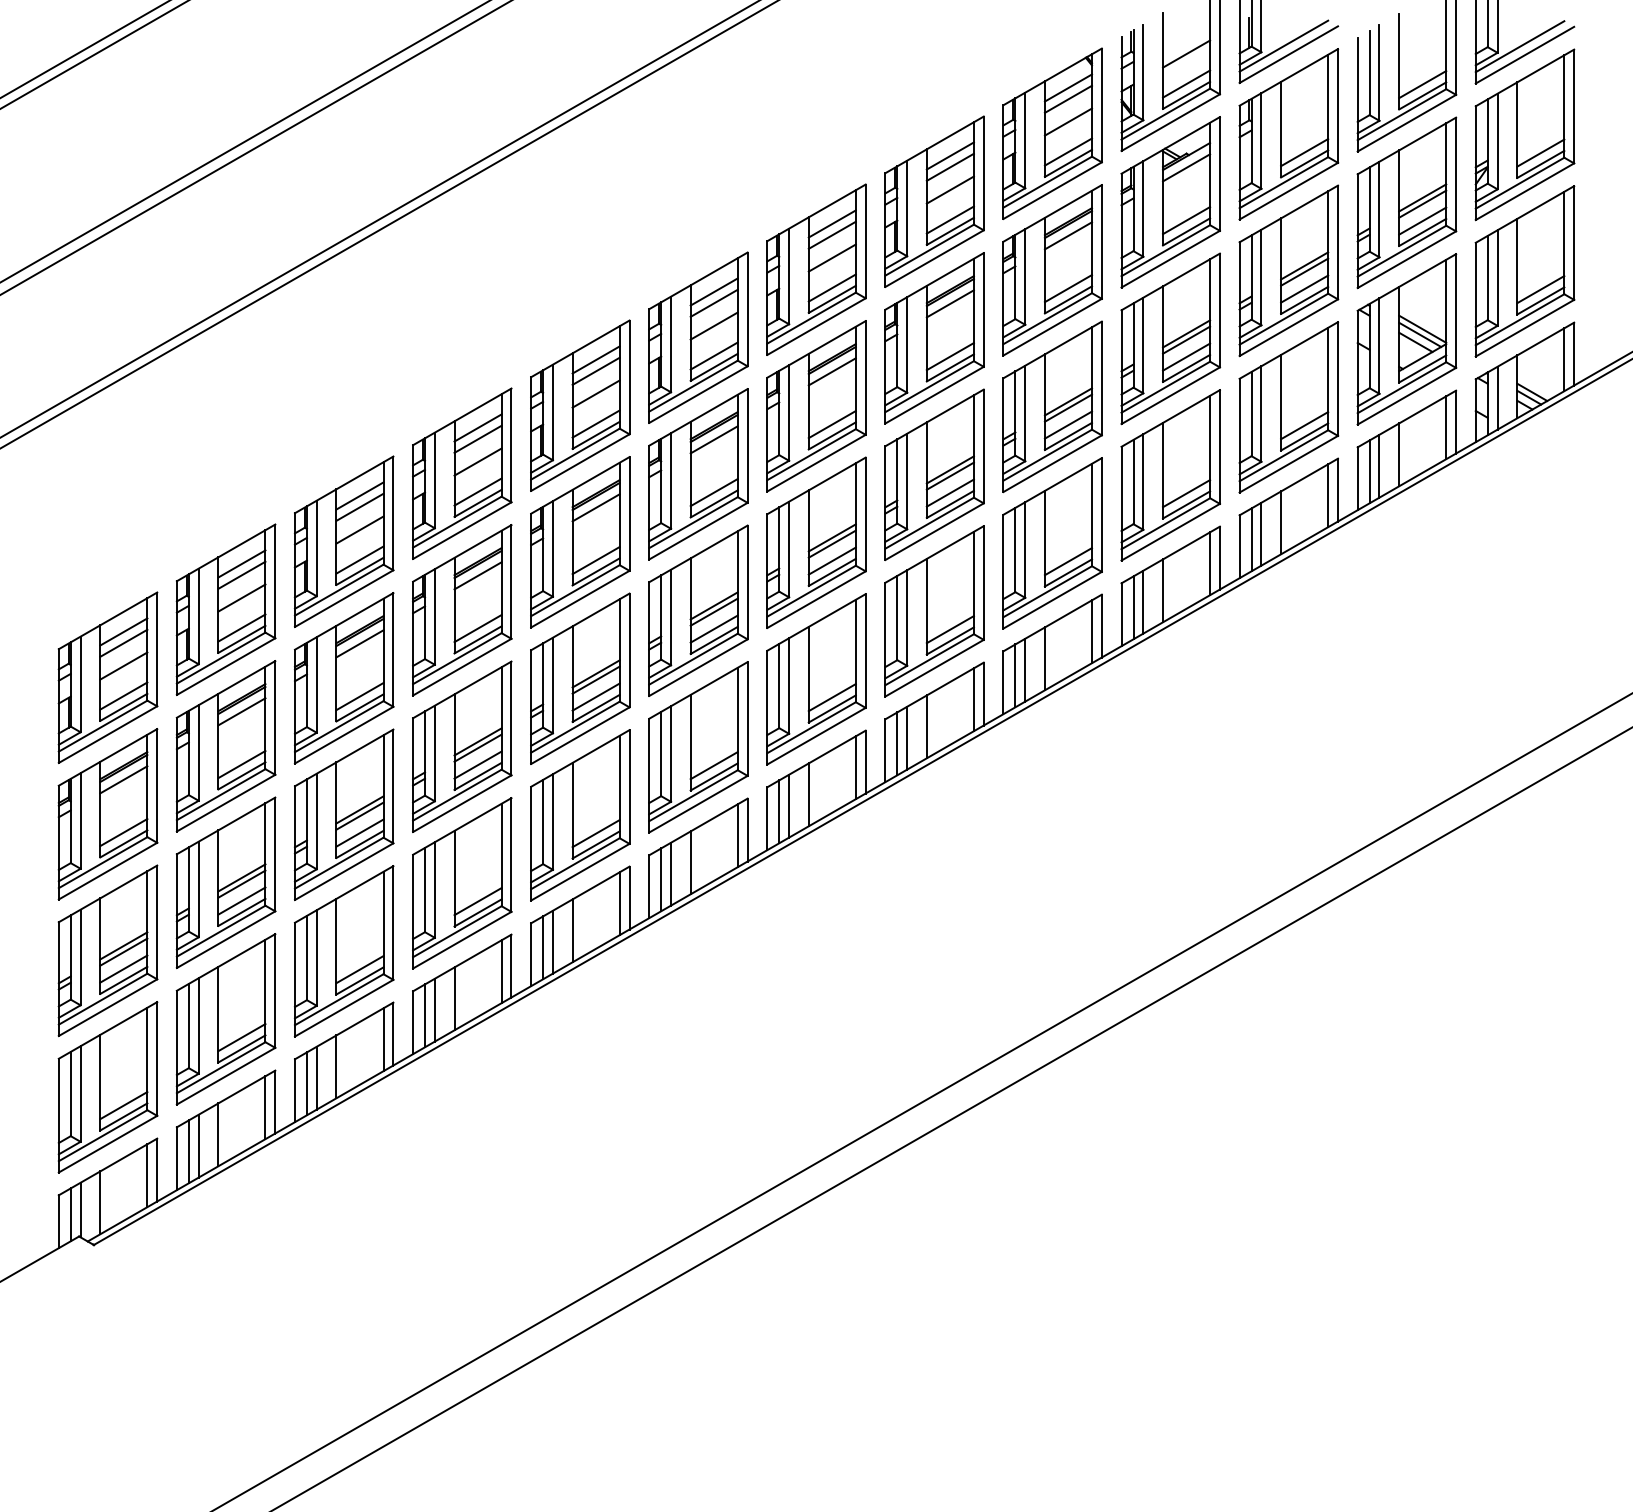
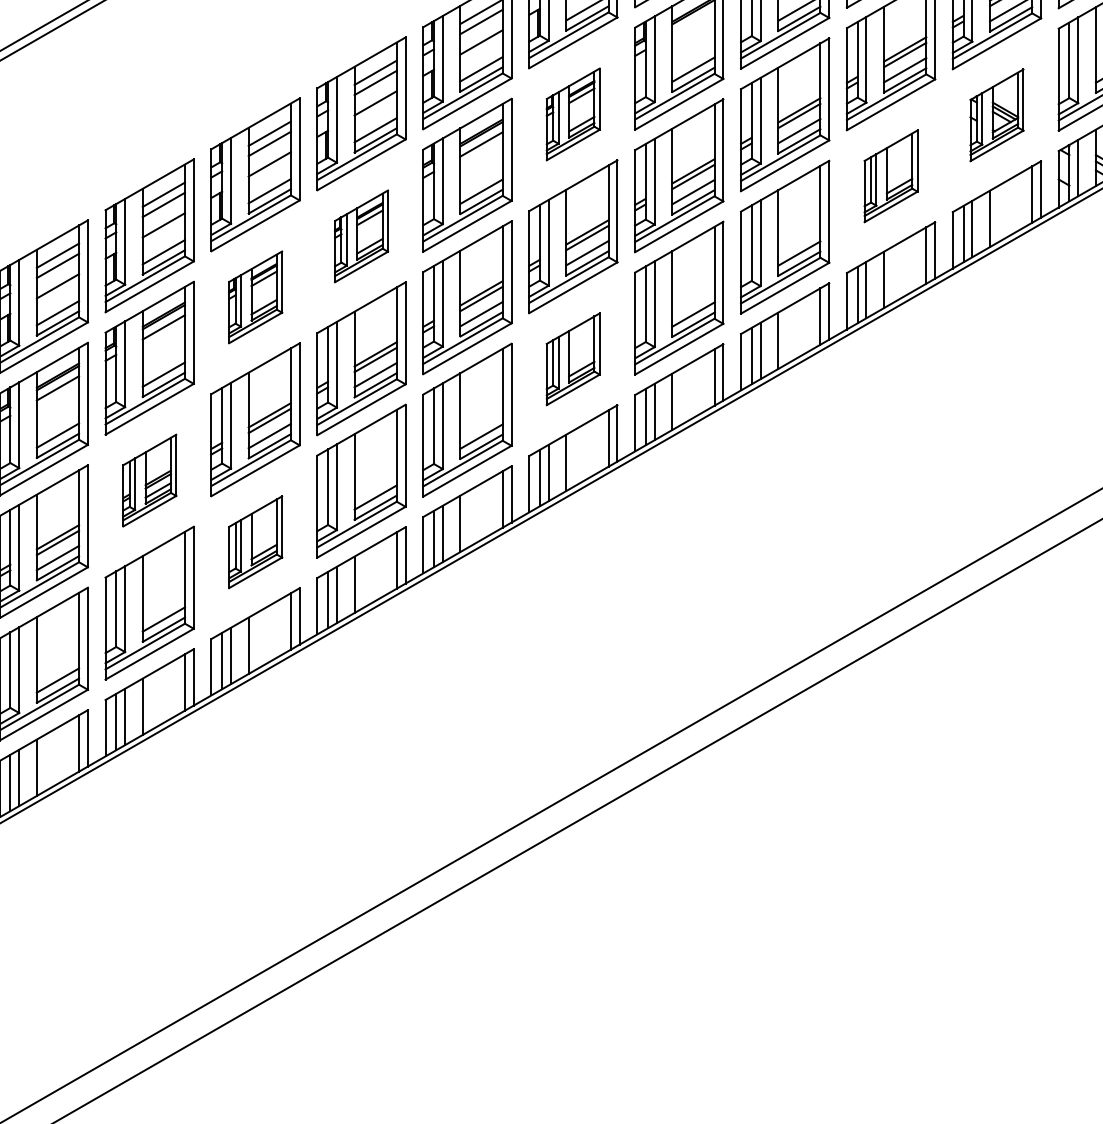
line: (1068, 235) -> (693, 22), removed
part: (934, 338) -> (573, 114), size x0.6
part: (1406, 339) -> (996, 115), size x0.6
part: (1288, 407) -> (890, 176), size x0.6
part: (698, 474) -> (361, 236), size x0.6
part: (580, 542) -> (255, 297), size x0.6
part: (934, 611) -> (573, 359), size x0.6
part: (462, 746) -> (149, 480), size x0.6
part: (580, 815) -> (255, 542), size x0.6

